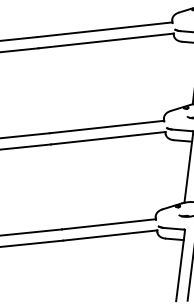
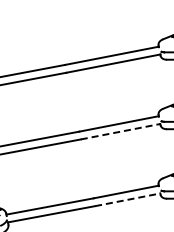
line: (108, 137) -> (120, 131), solid -> dashed
line: (111, 235) -> (128, 199), solid -> dashed

